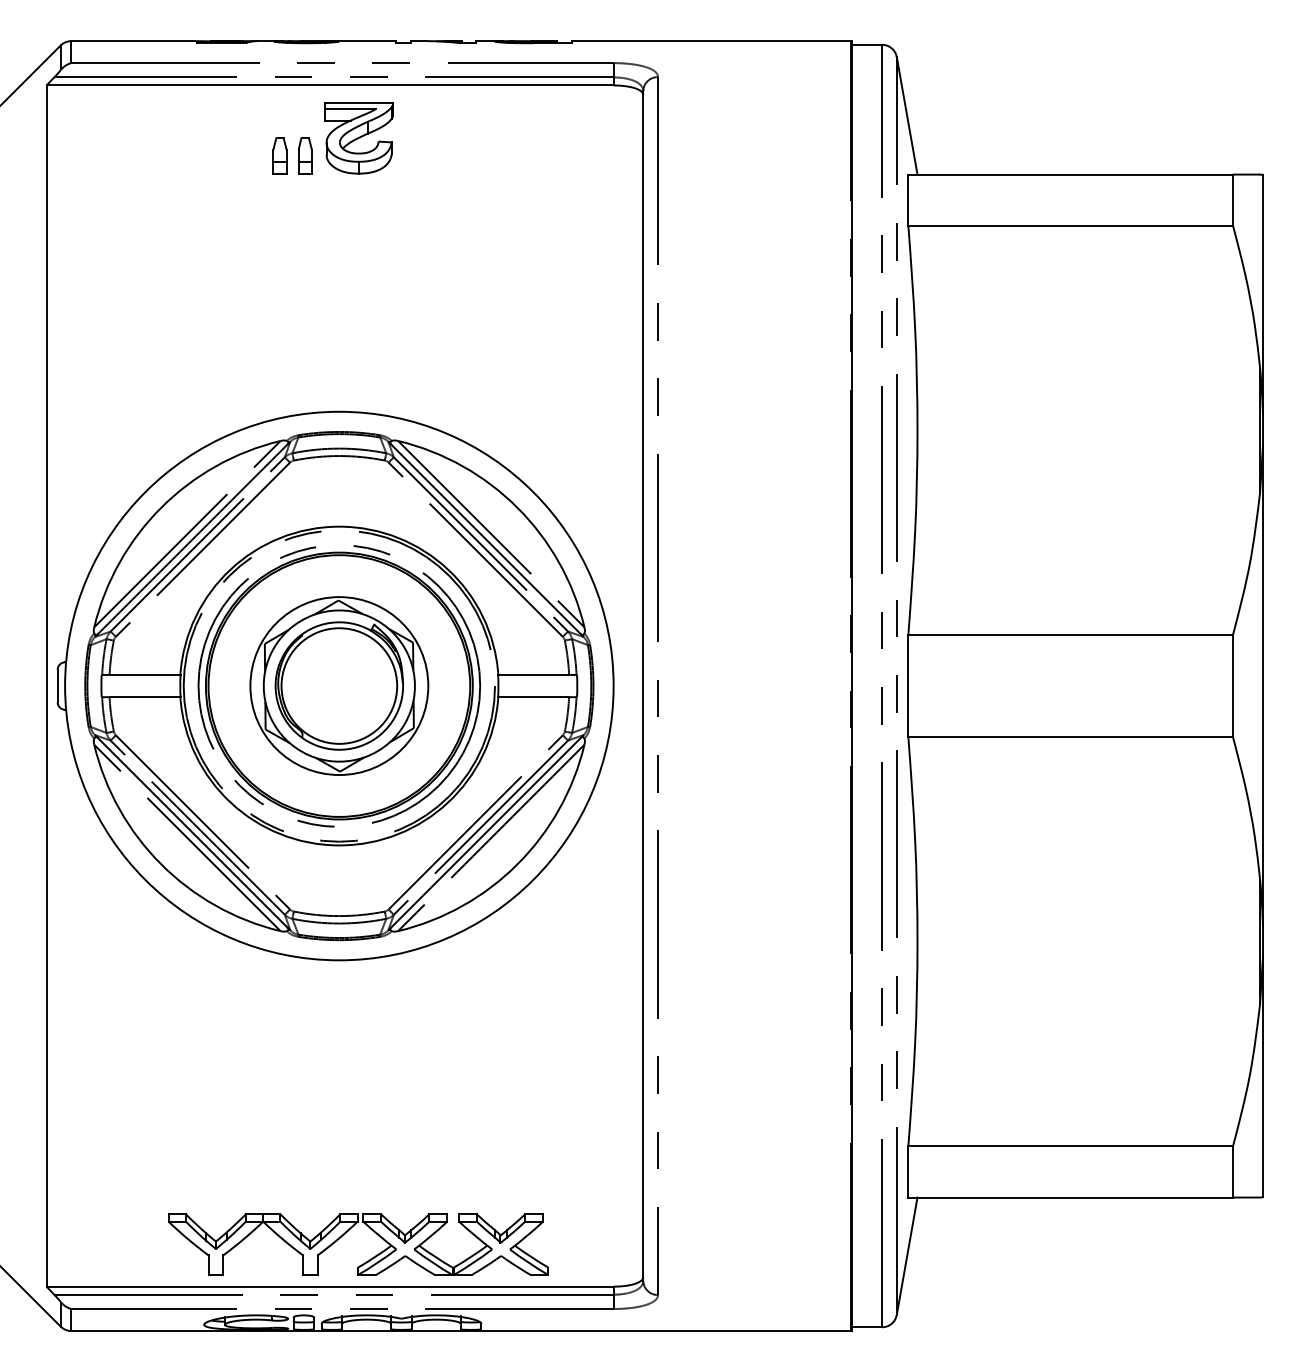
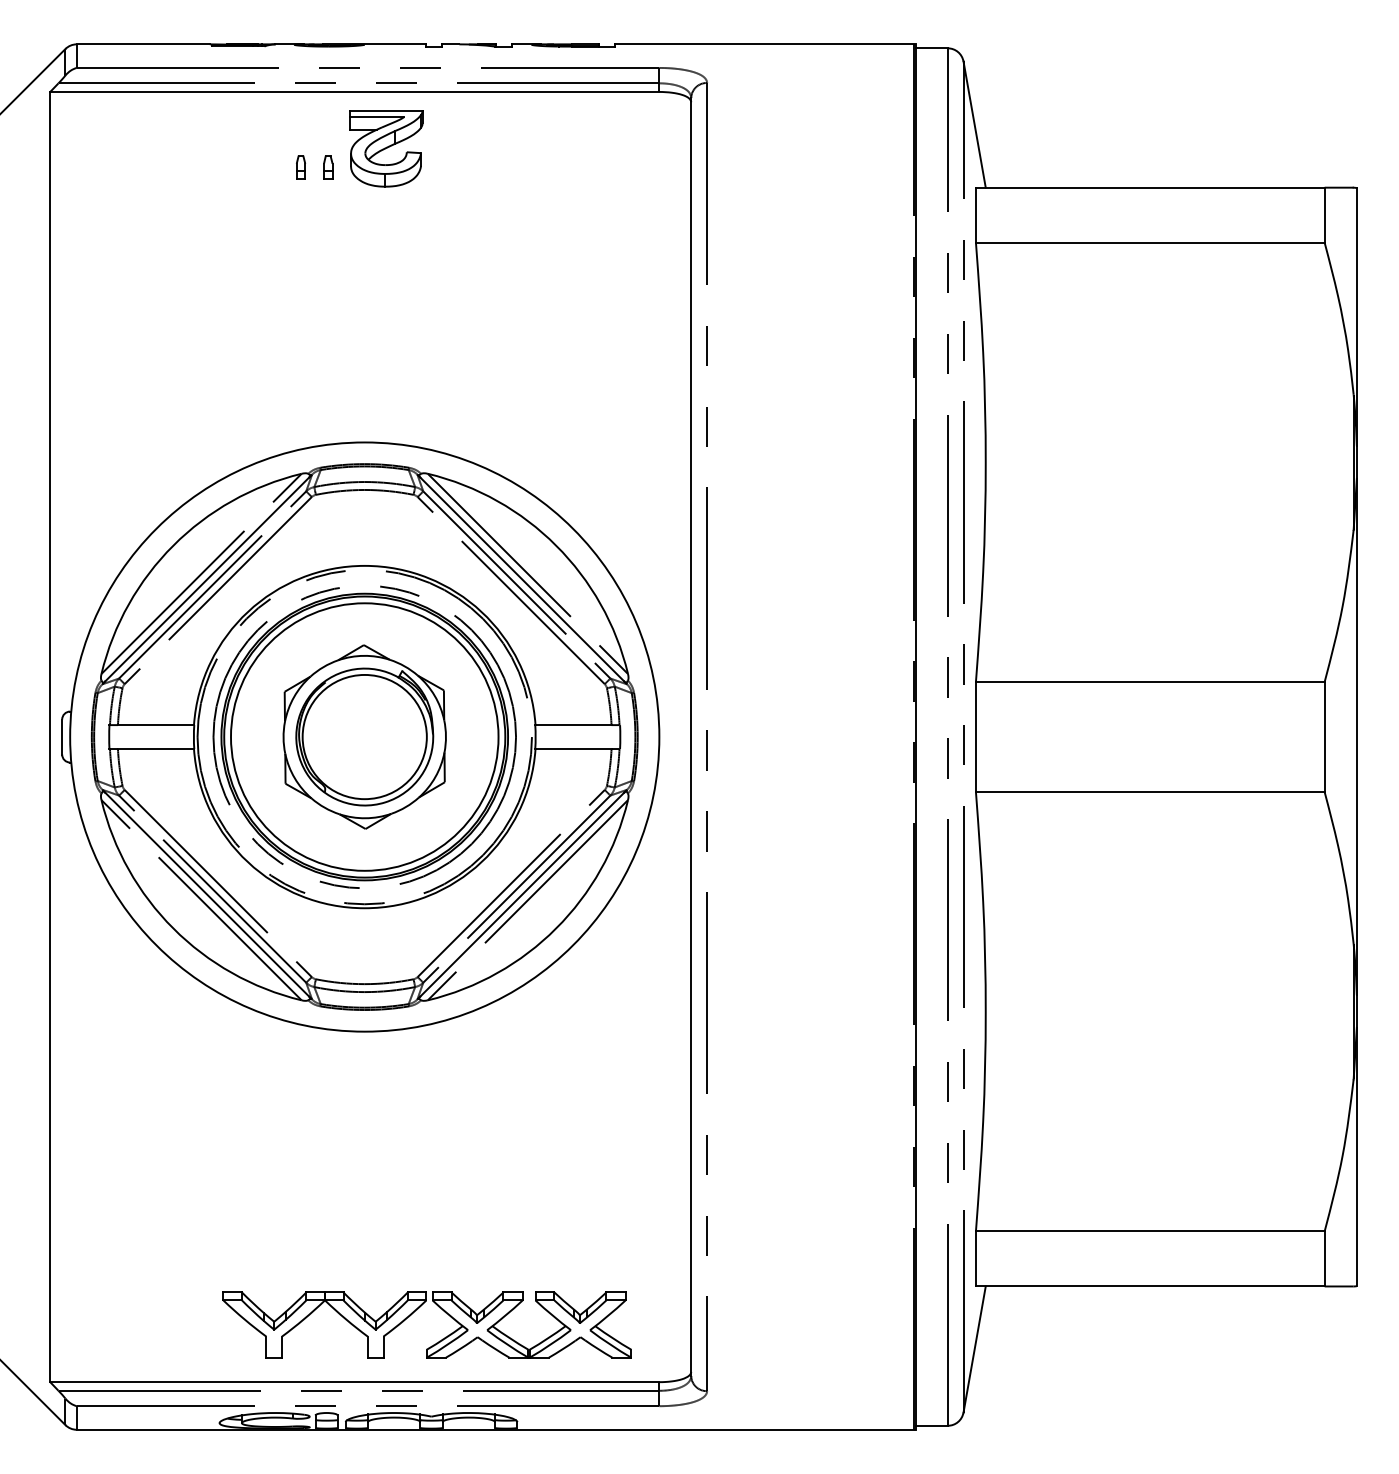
part: (279, 155) -> (300, 167), size x0.6
part: (305, 155) -> (328, 167), size x0.6
circle: (339, 685) -> (364, 736), size x1.4
part: (346, 1232) -> (414, 1312), moved

